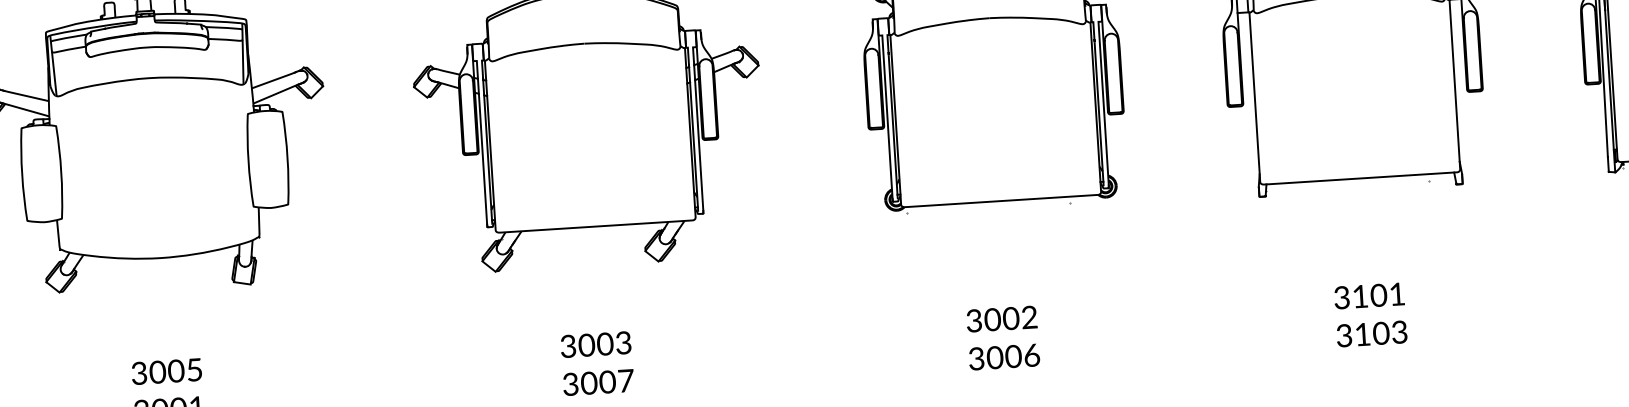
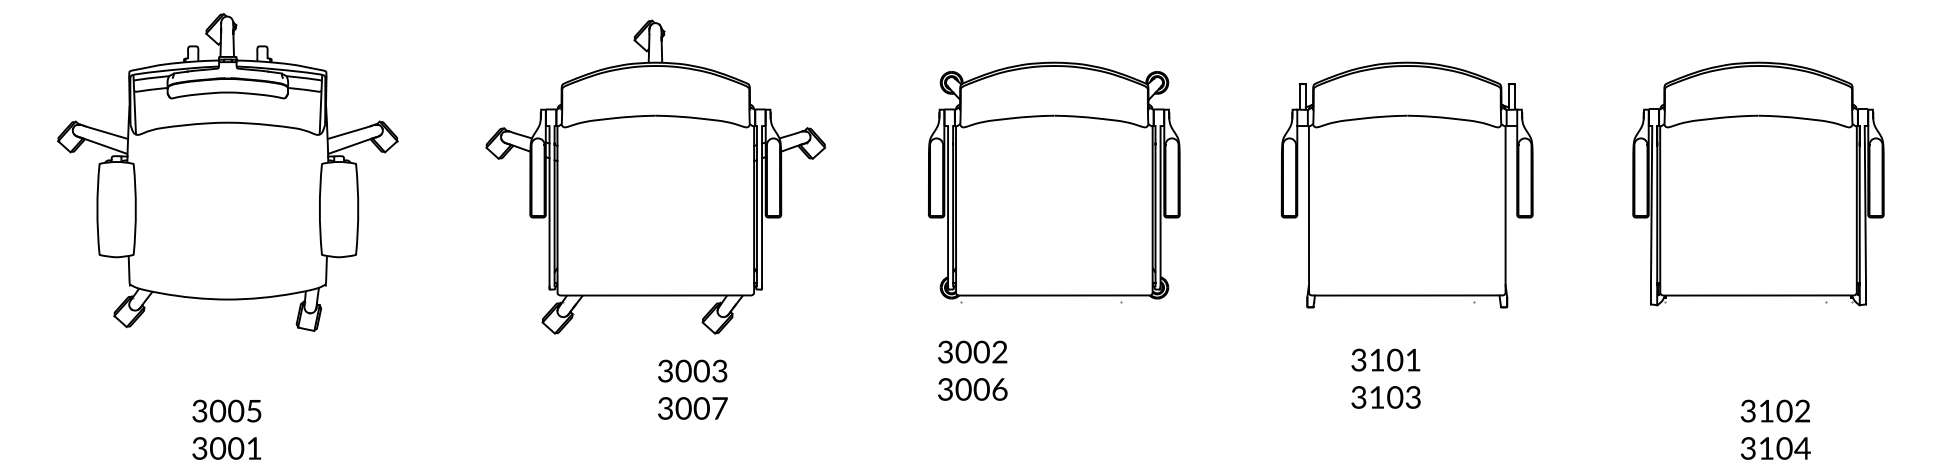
text: (1370, 314) -> (1385, 378), moved
text: (1002, 337) -> (972, 370), moved
text: (596, 363) -> (692, 389), moved

